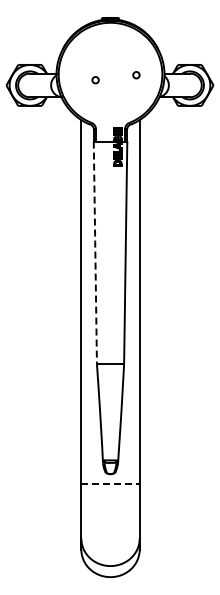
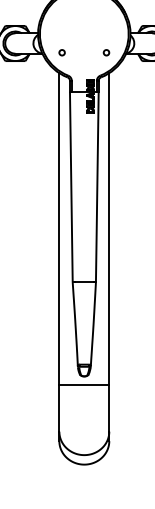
circle: (136, 75) -> (106, 53), moved
circle: (95, 80) -> (62, 53), moved
line: (95, 252) -> (71, 186), dashed -> solid
line: (111, 483) -> (85, 384), dashed -> solid

